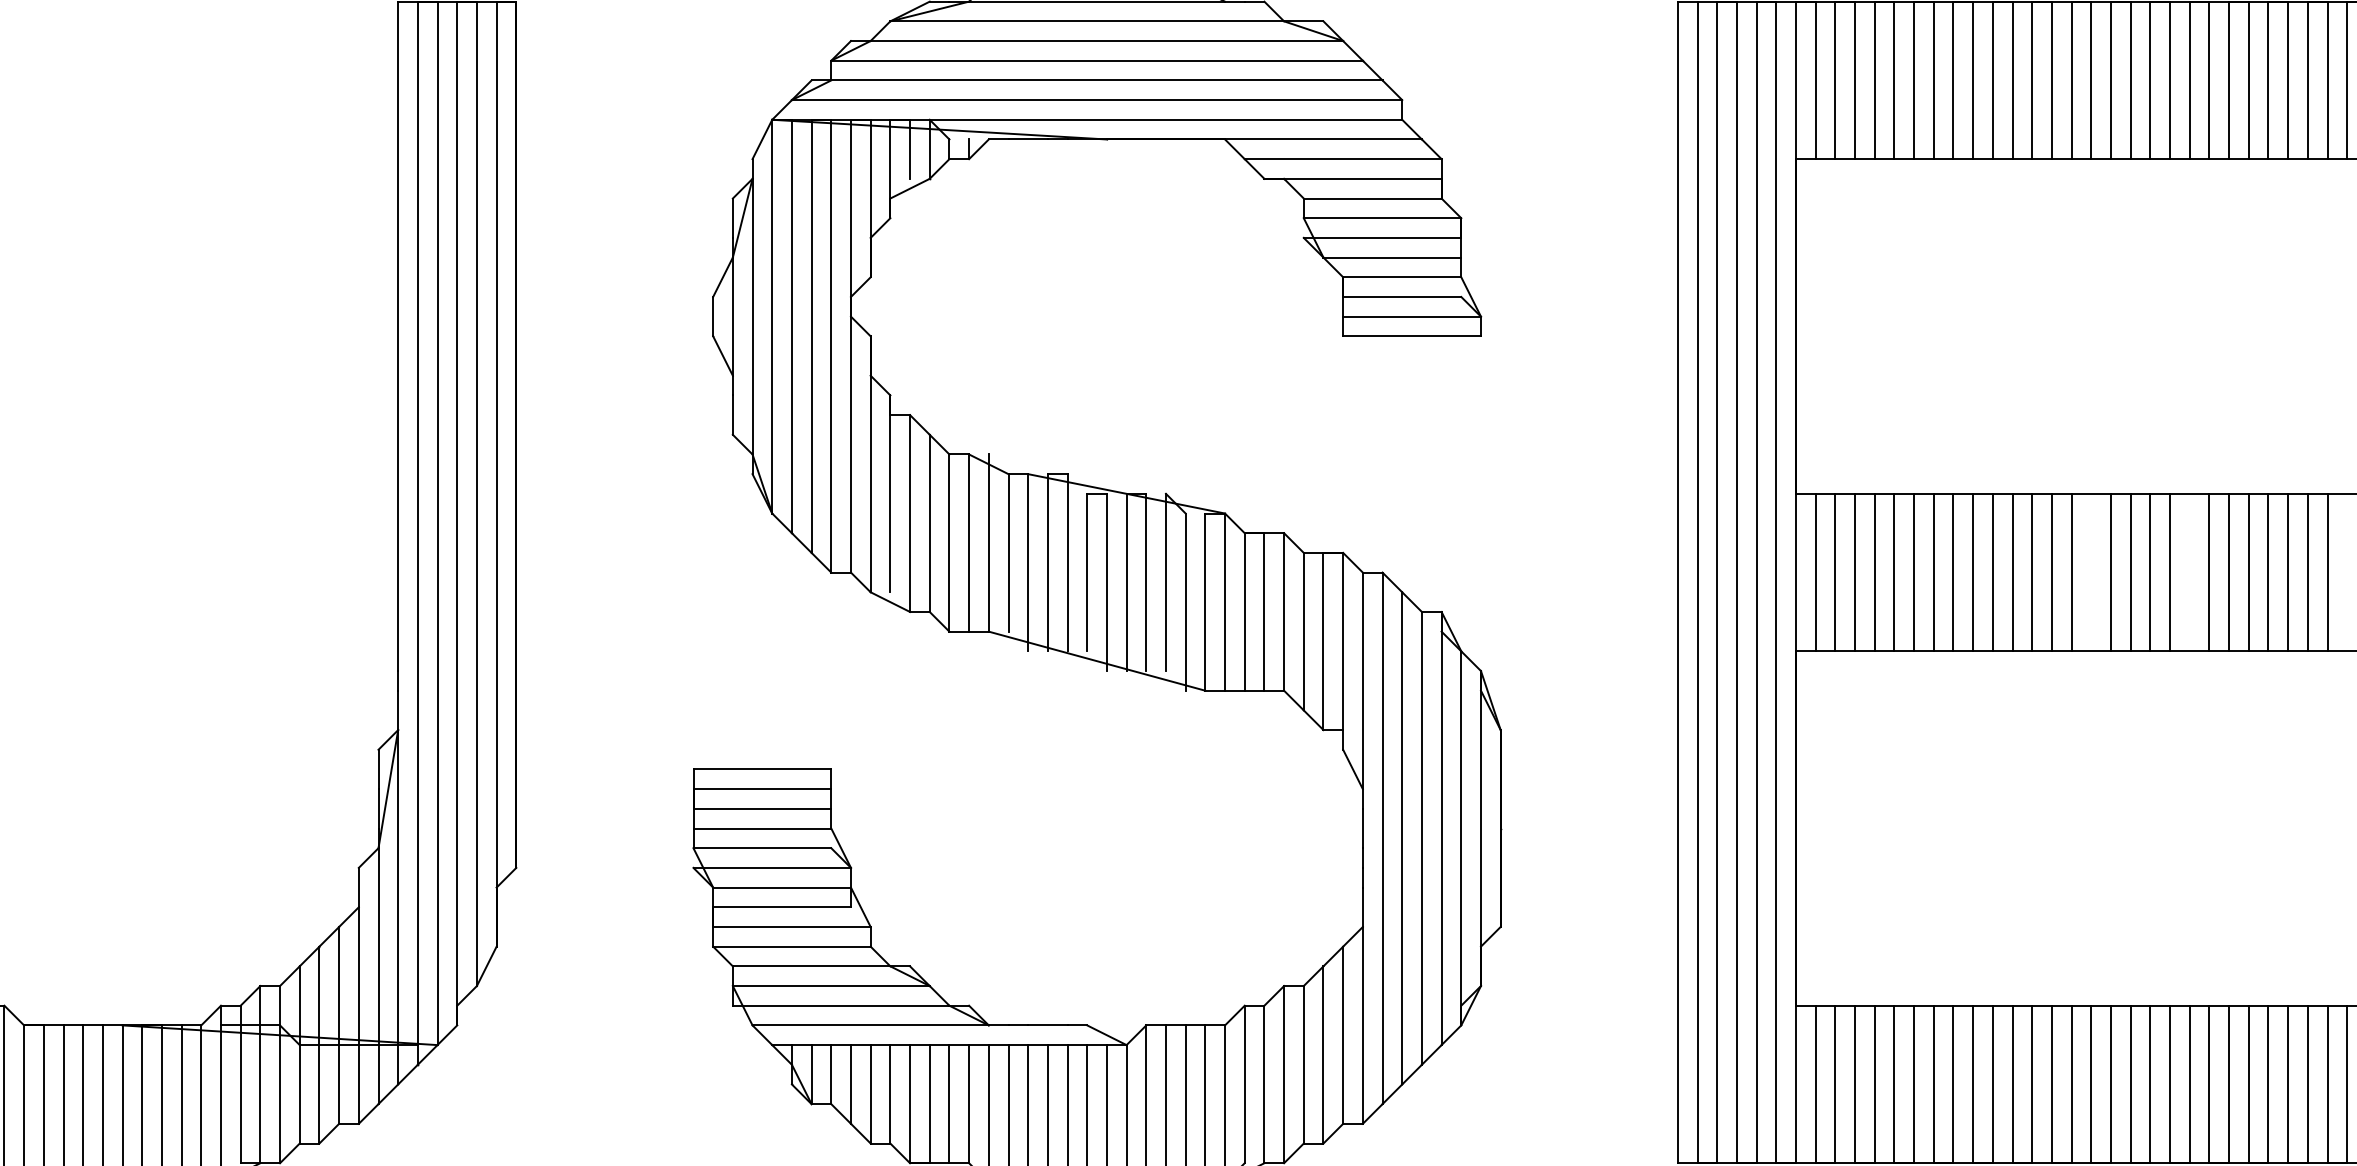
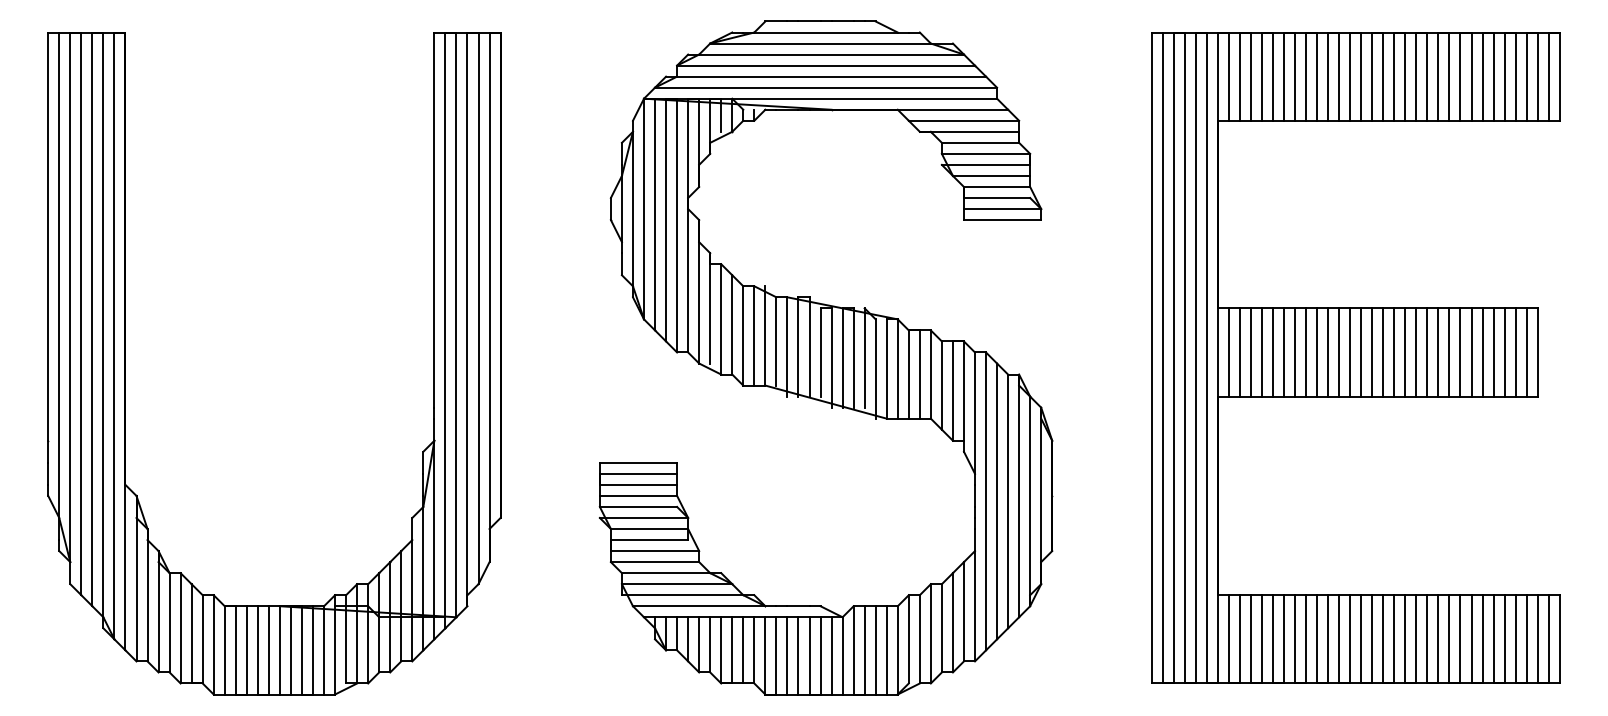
line: (2091, 572) -> (1383, 352), added
line: (2189, 572) -> (1438, 352), added
line: (2346, 572) -> (1526, 352), added

